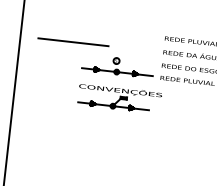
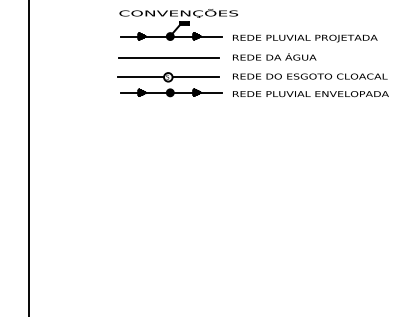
line: (73, 42) -> (168, 57), moved
line: (97, 59) -> (141, 77), added
line: (135, 63) -> (195, 77), added
part: (119, 98) -> (178, 24), moved

